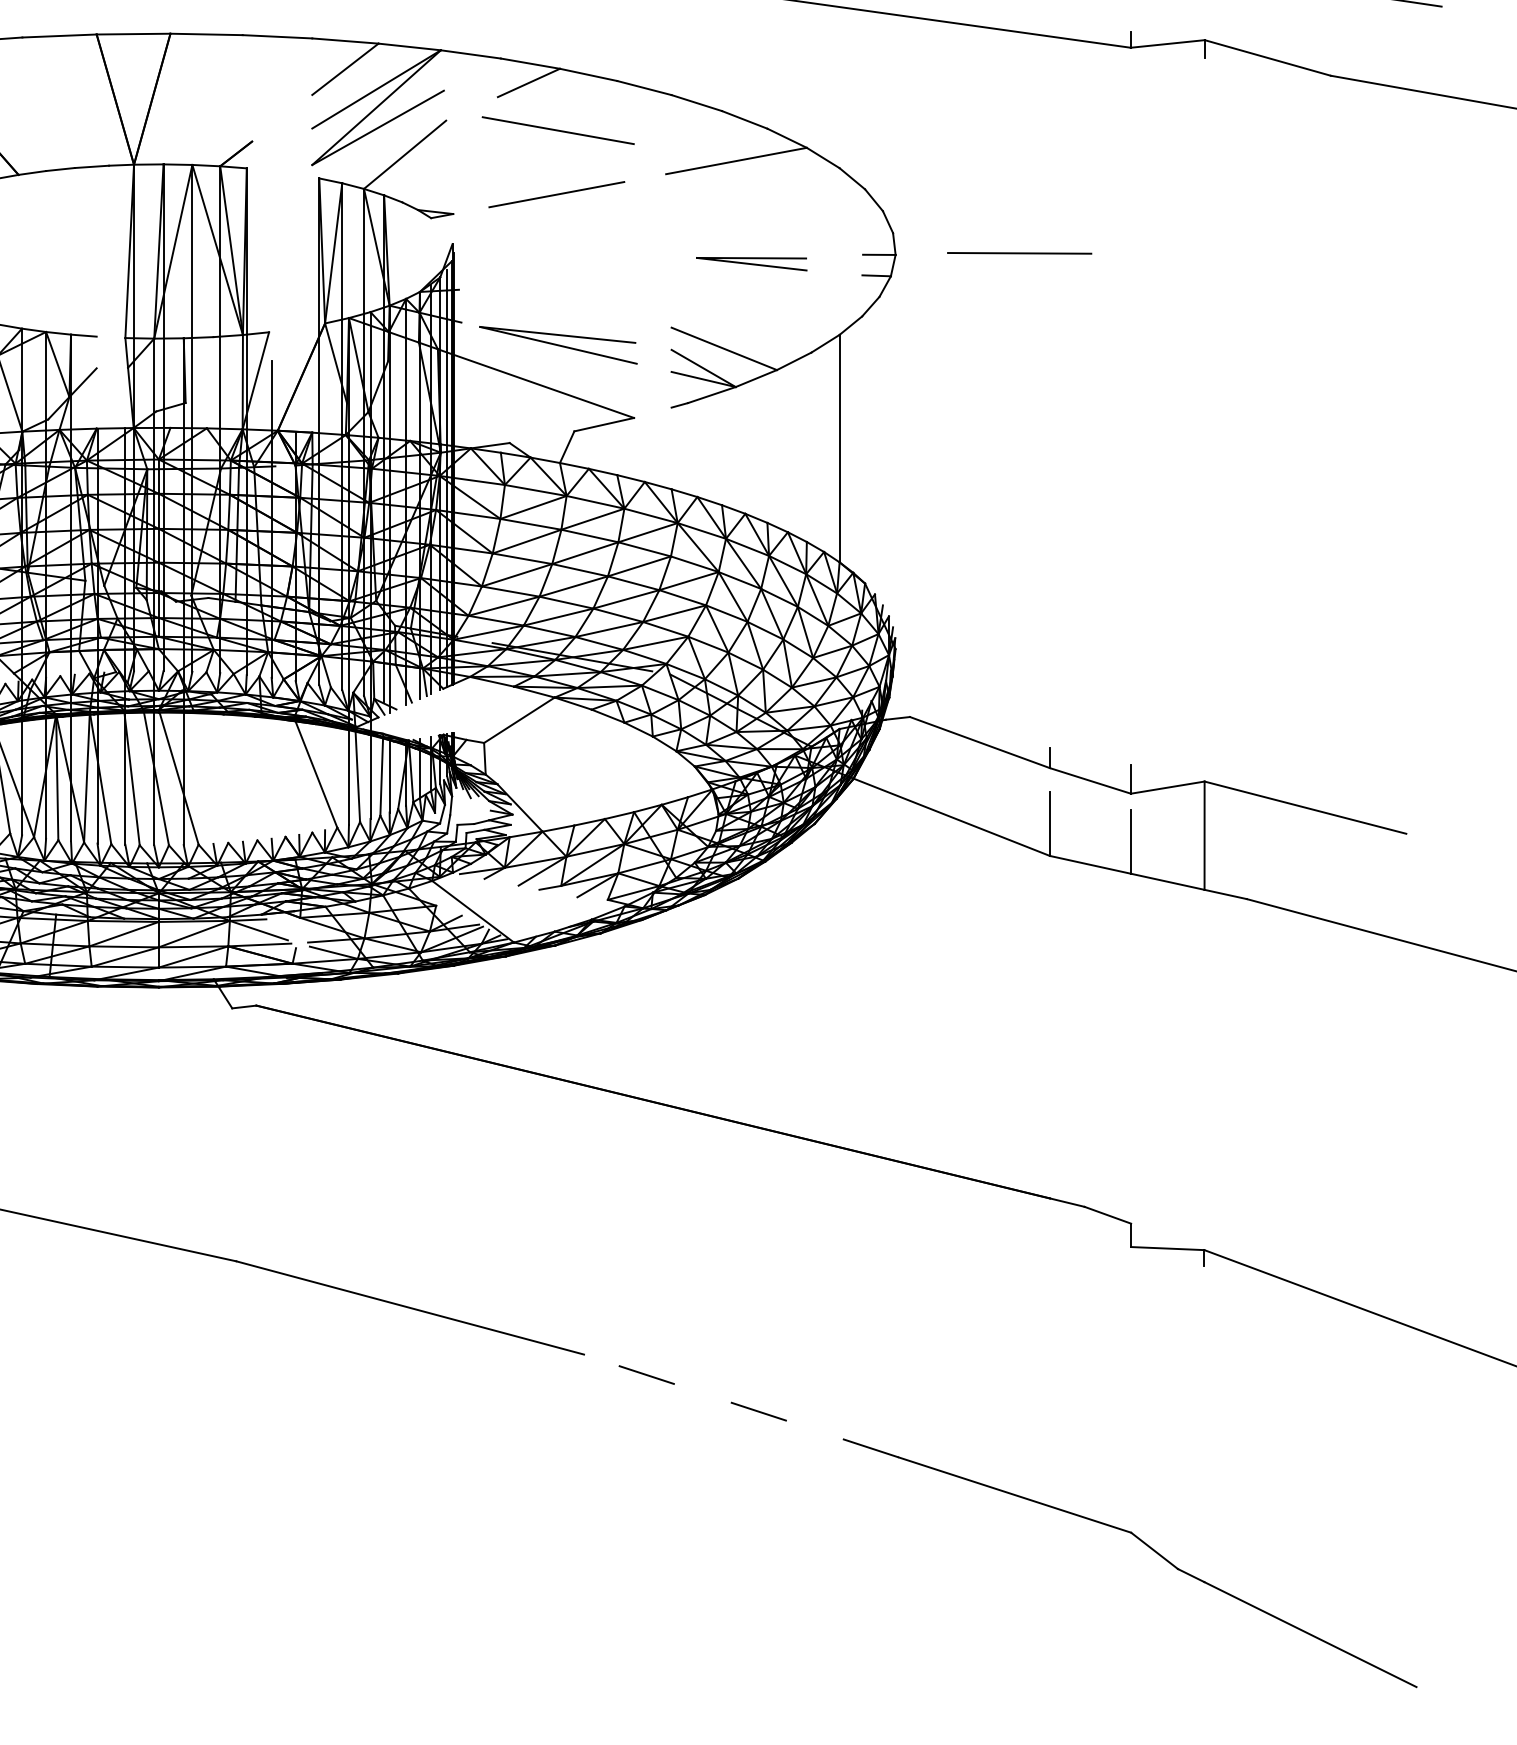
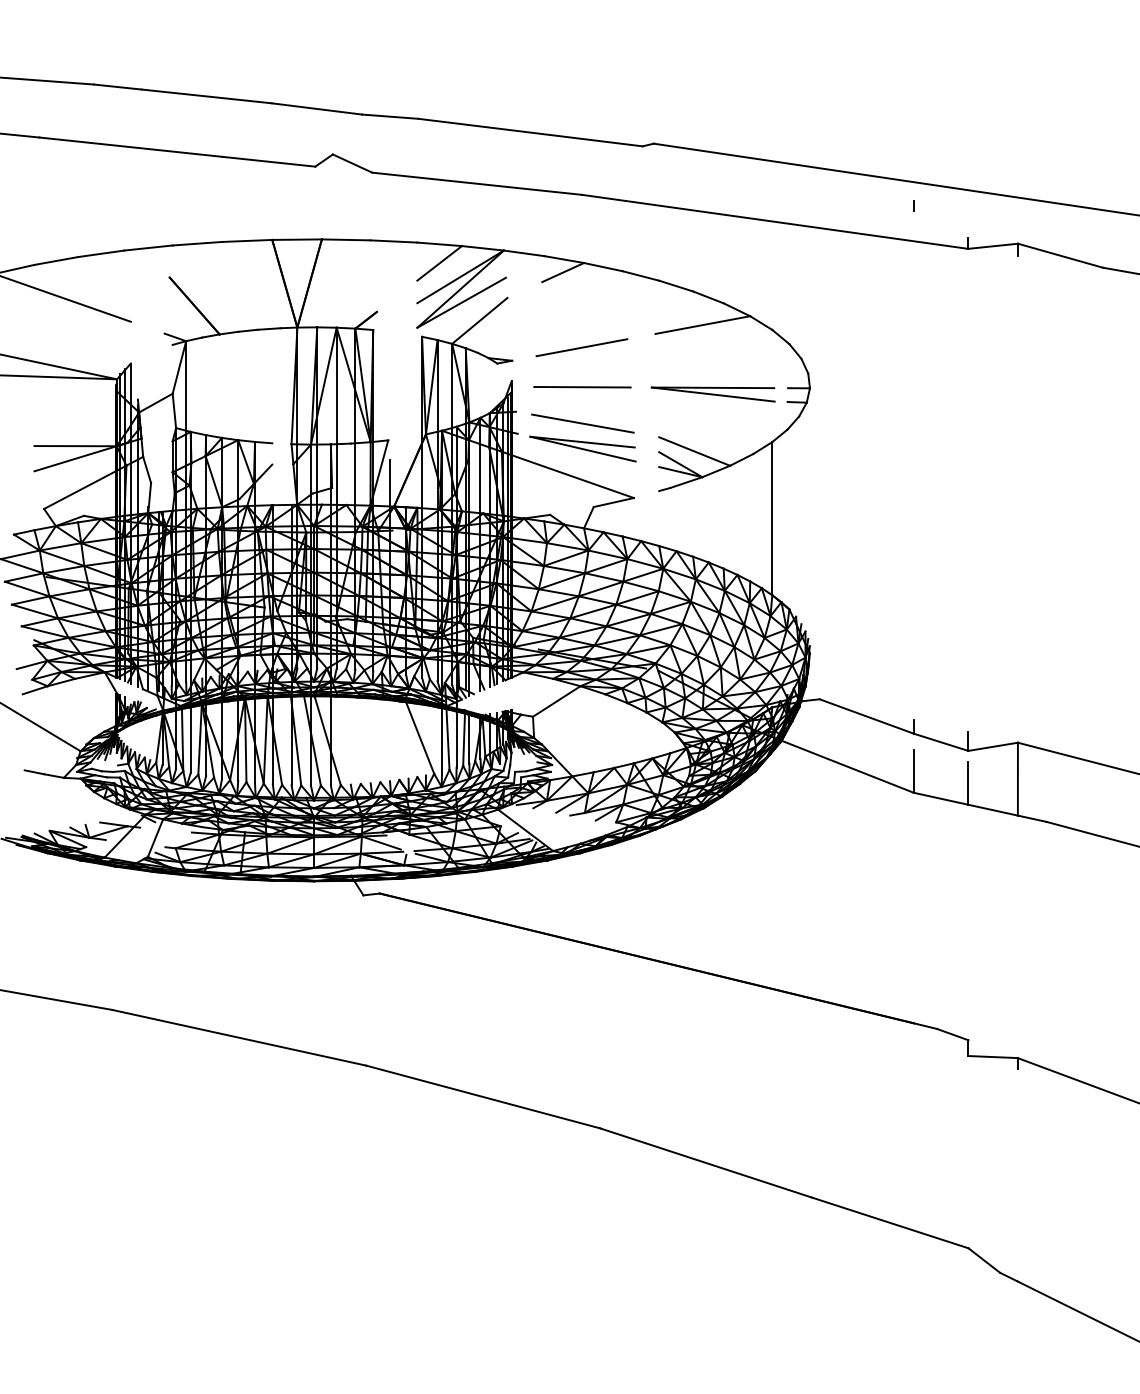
line: (557, 130) -> (582, 423), moved
line: (1019, 253) -> (582, 387), moved
part: (750, 264) -> (712, 394), size x1.67
line: (740, 1405) -> (705, 1162), dashed -> solid

